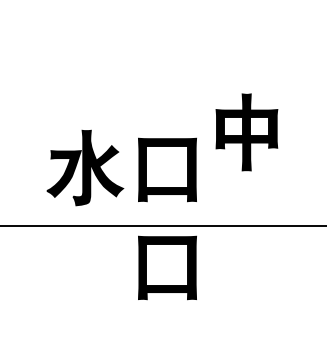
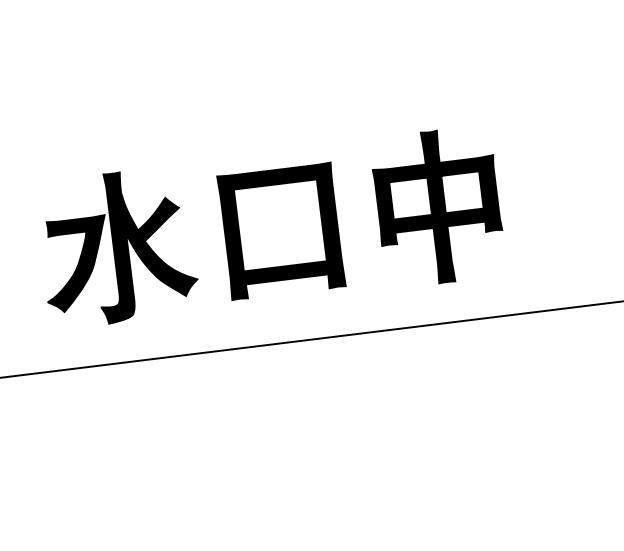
part: (246, 132) -> (437, 207), moved
part: (167, 267) -> (305, 424), removed

